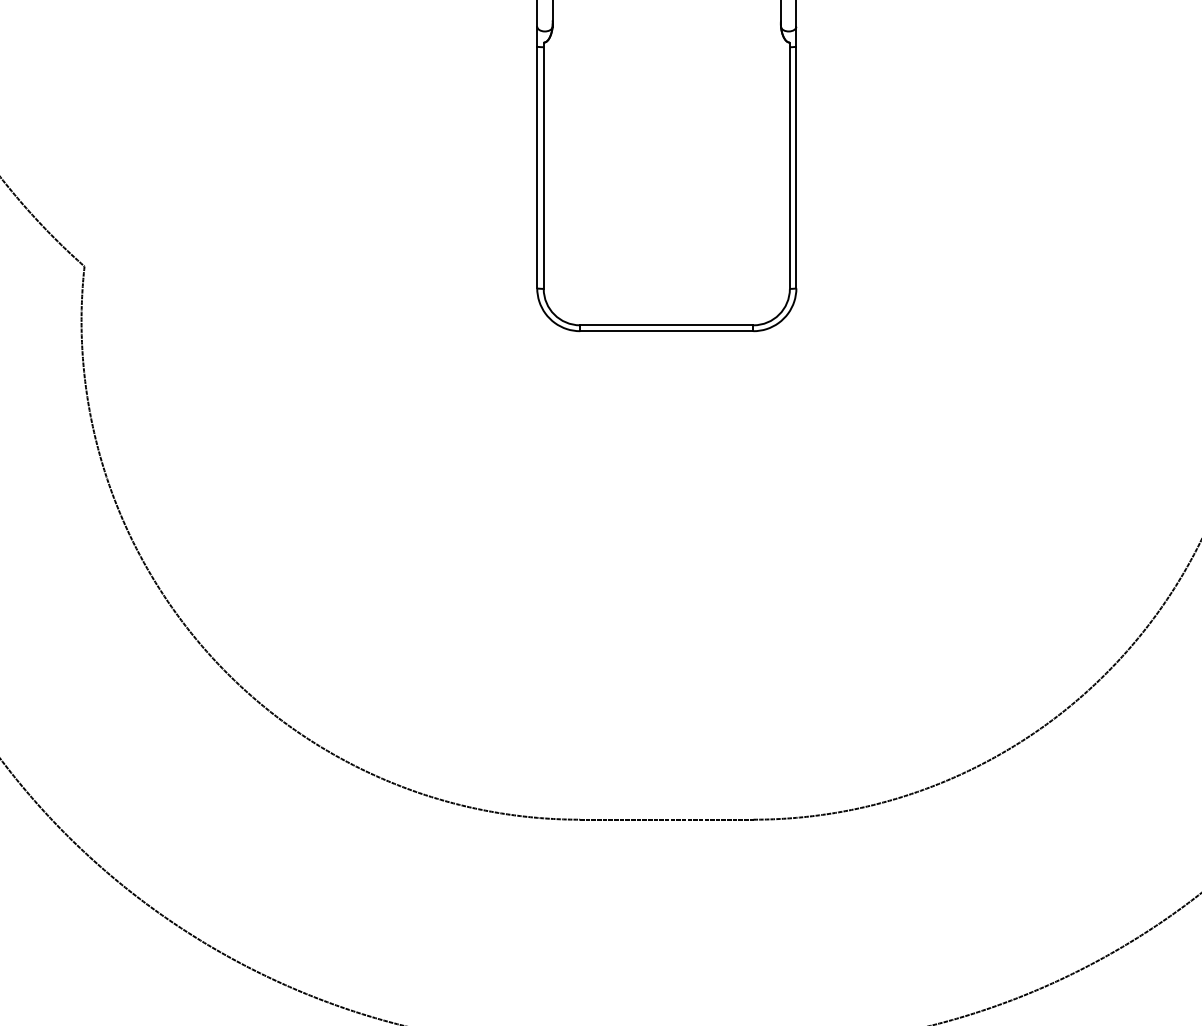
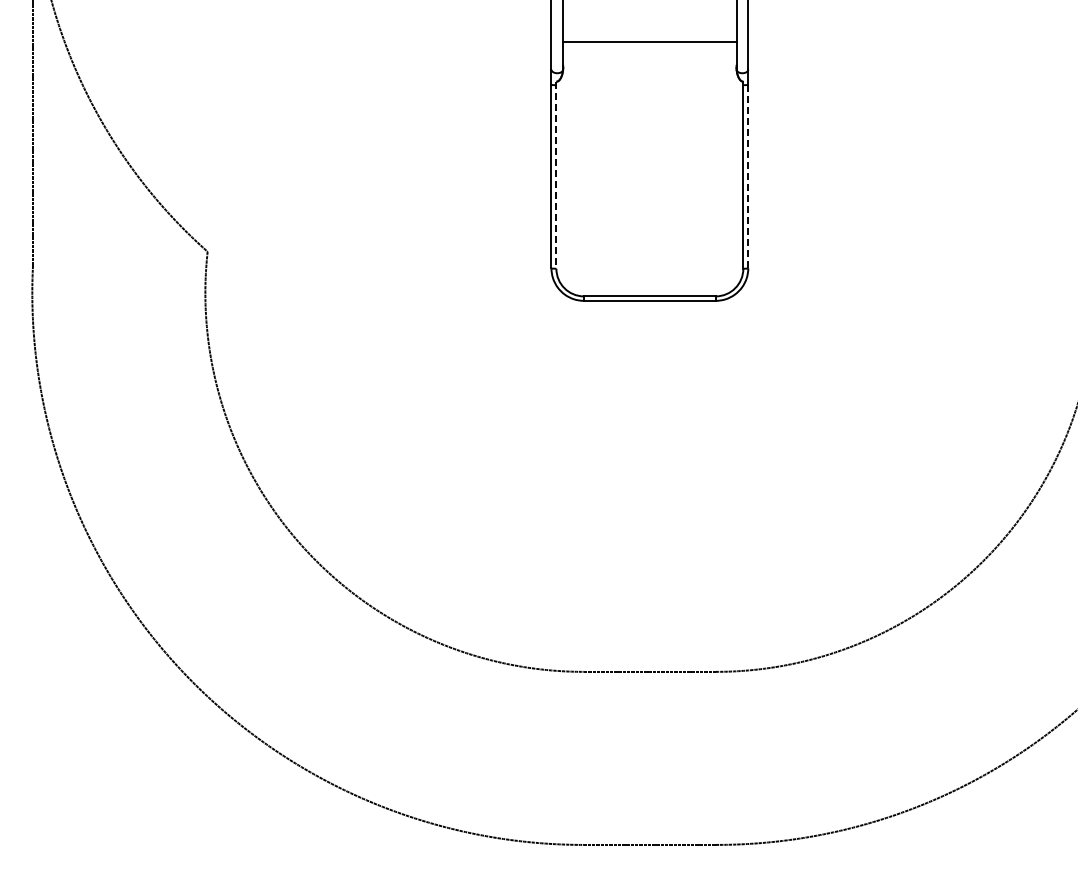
line: (543, 166) -> (556, 175), solid -> dashed
line: (796, 167) -> (748, 176), solid -> dashed

